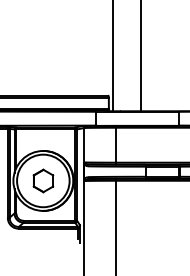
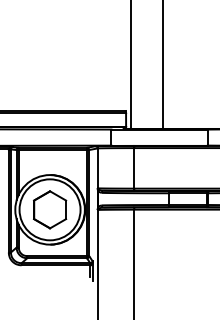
part: (43, 180) -> (50, 209), size x1.43

